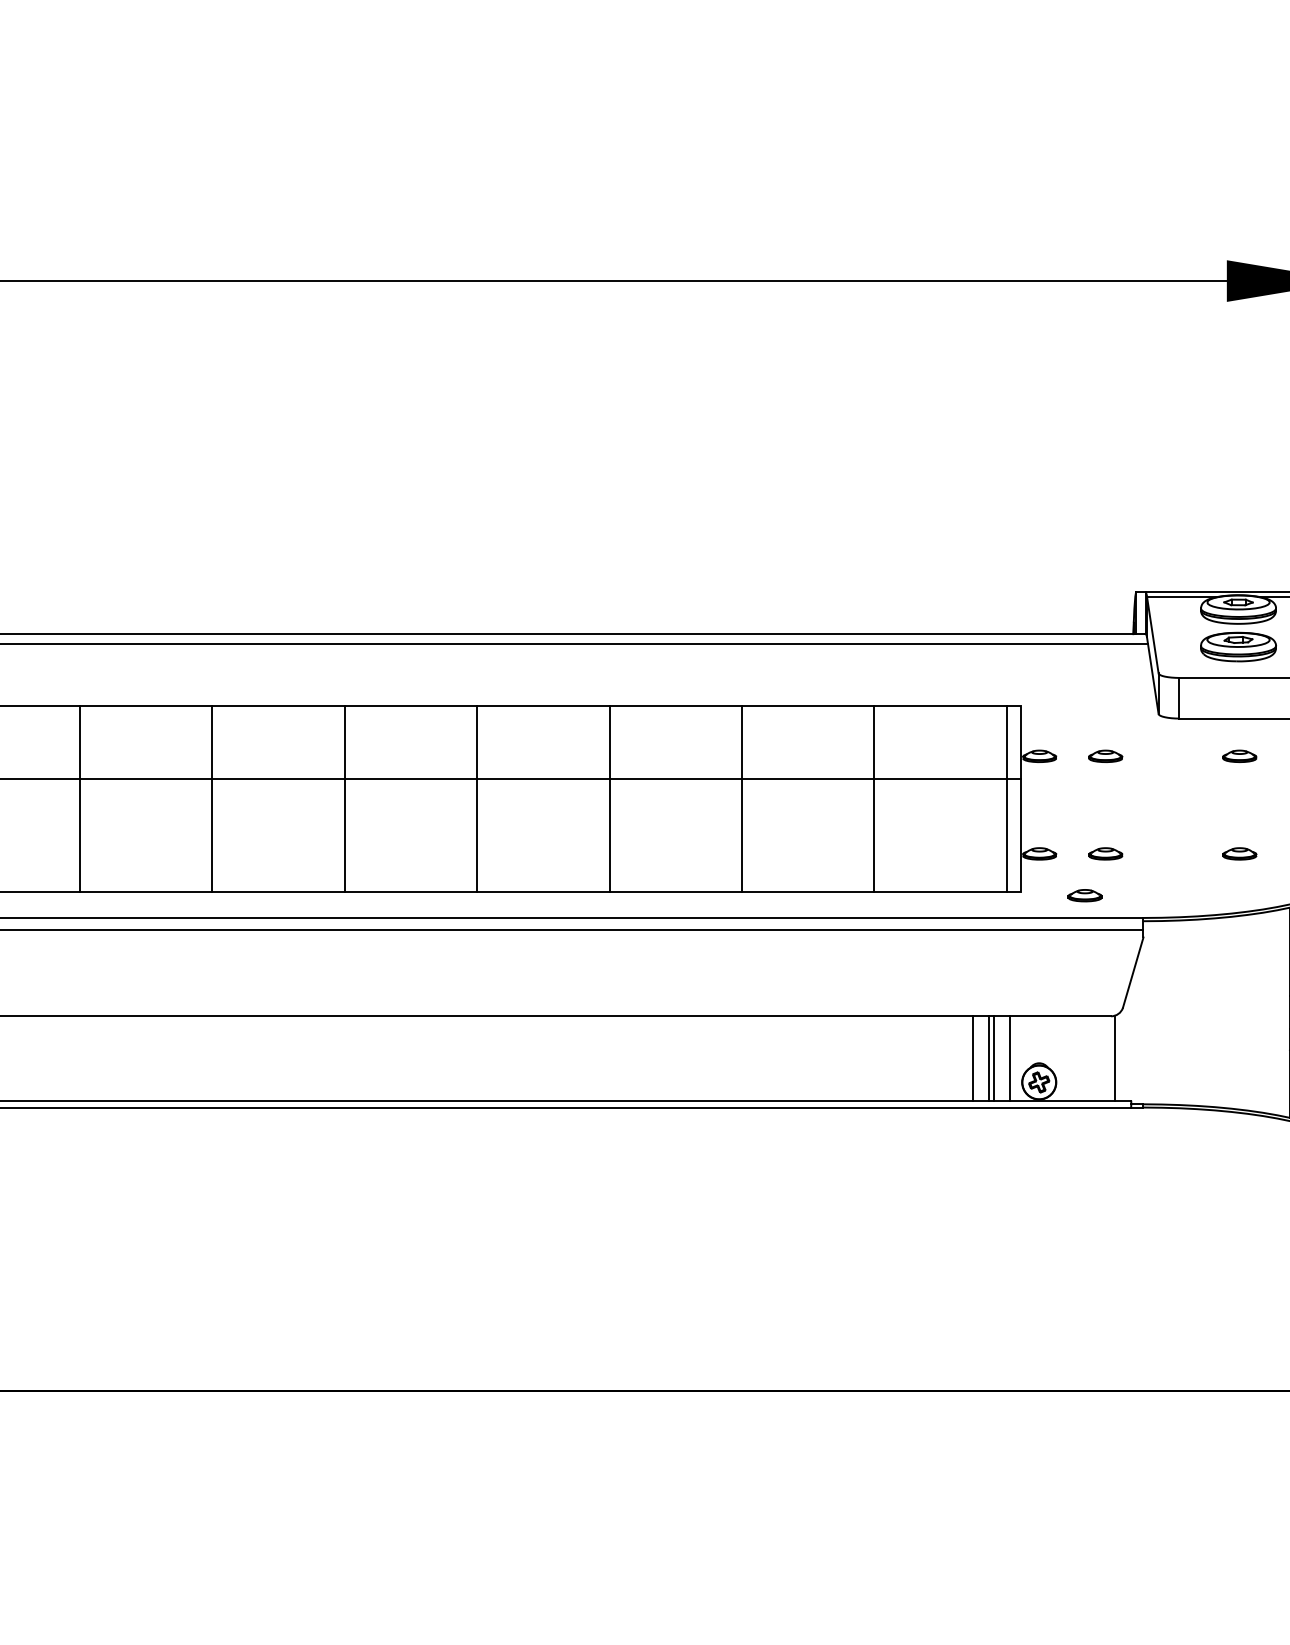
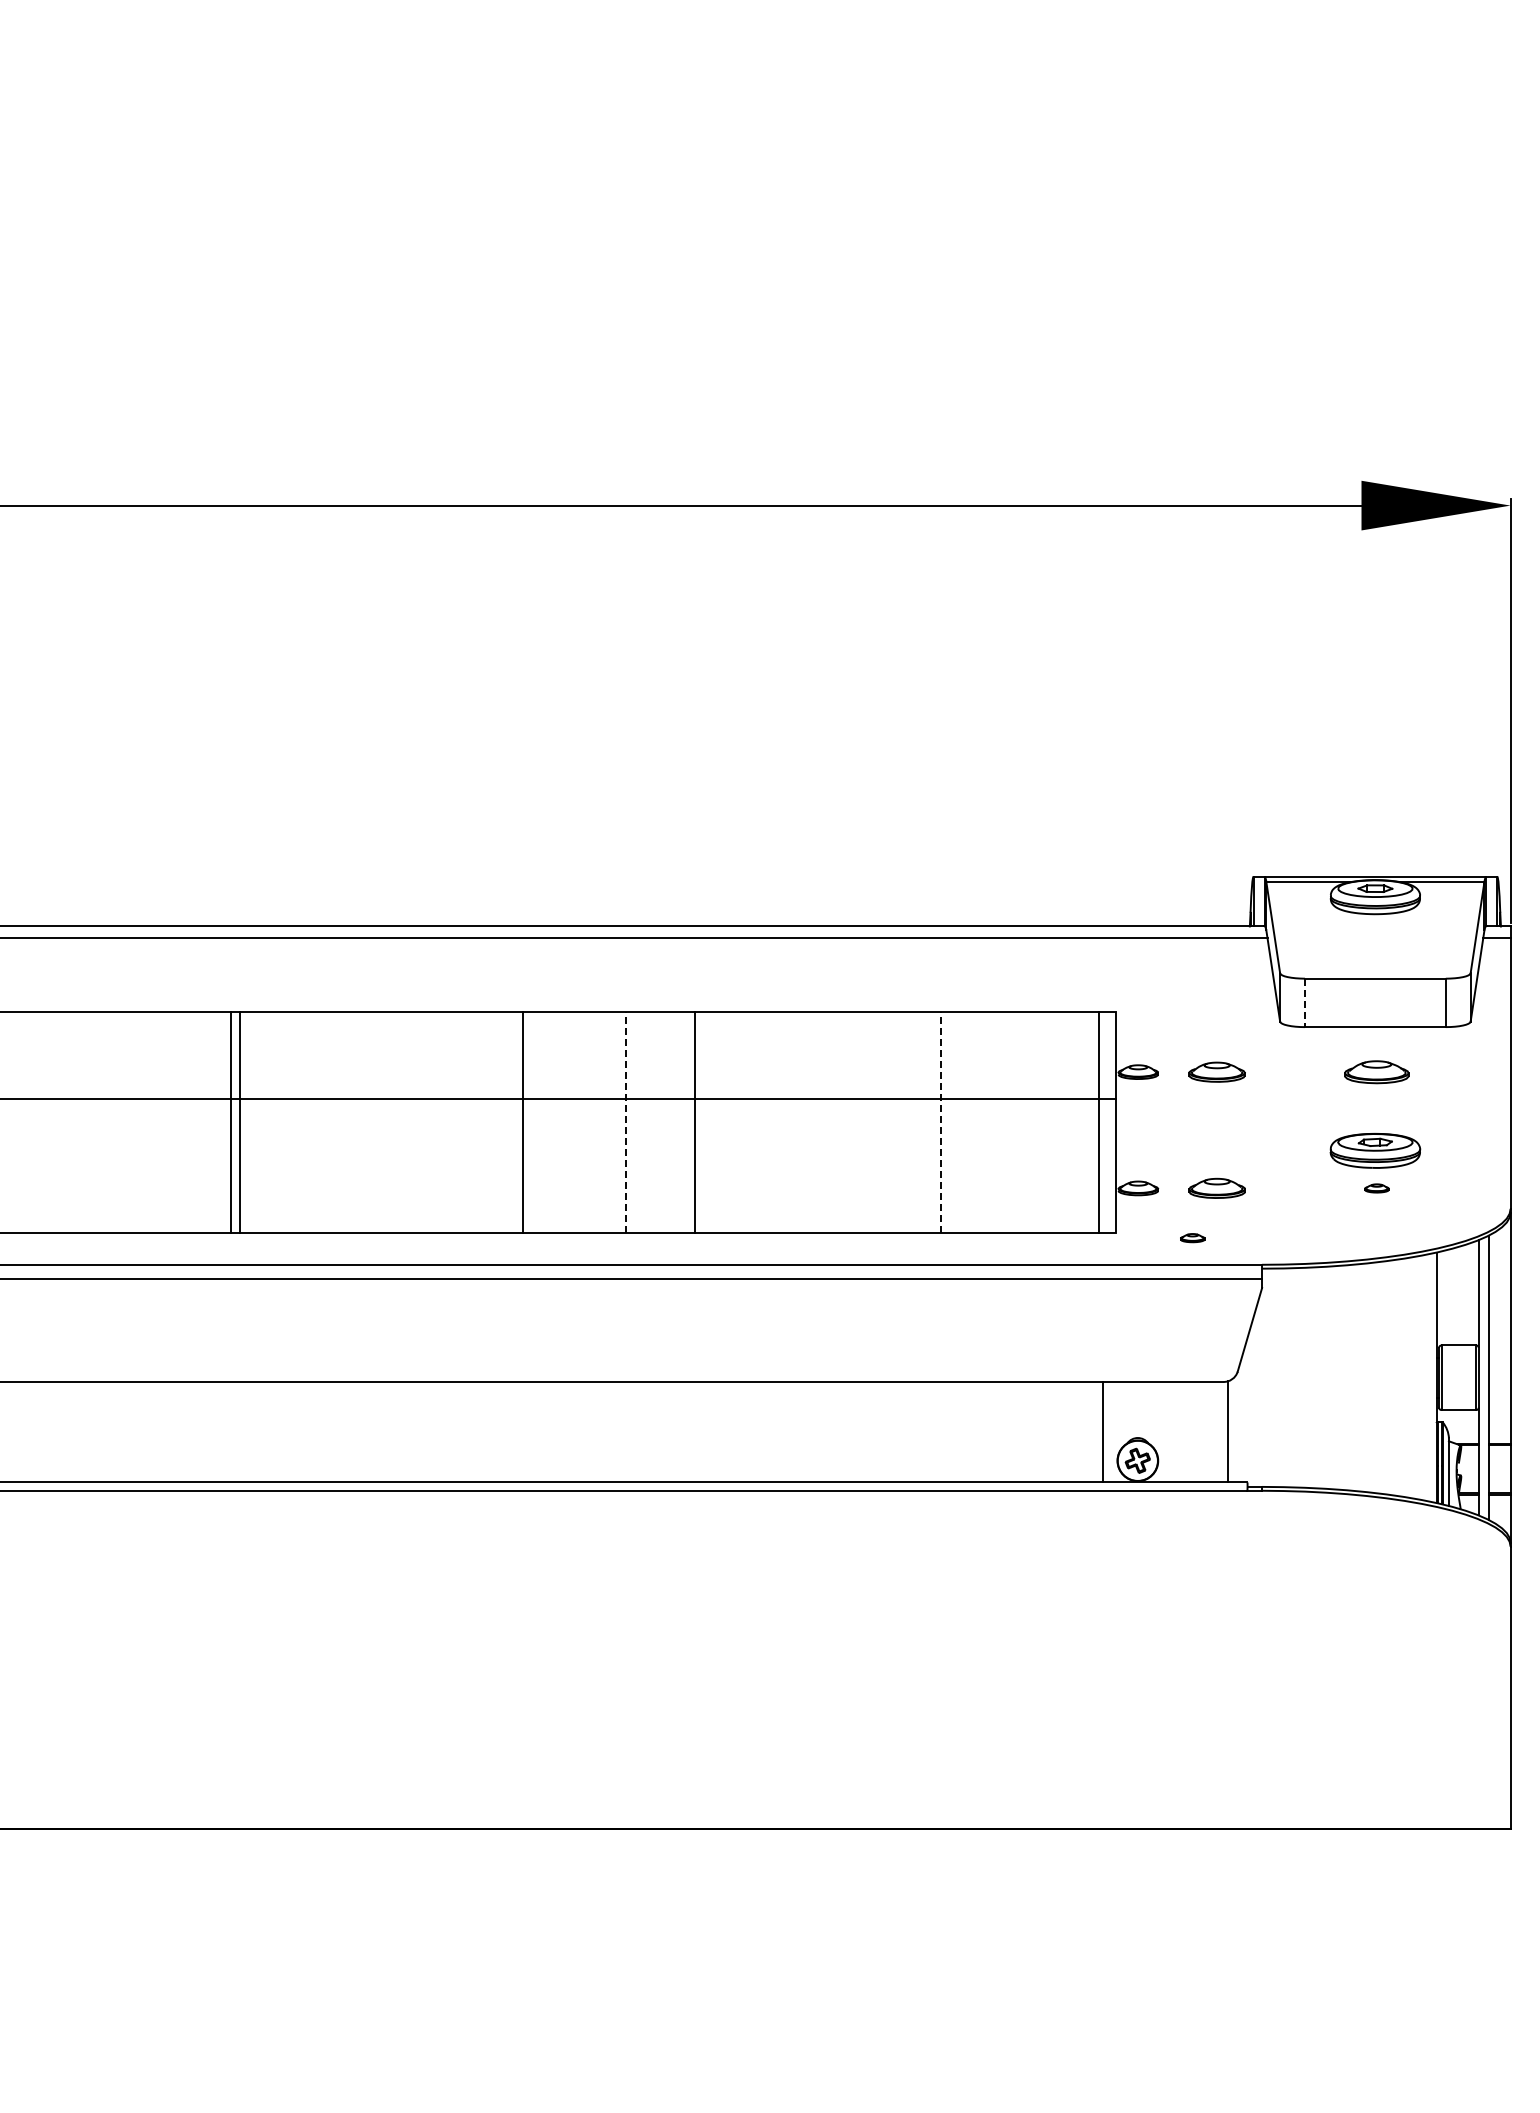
part: (1238, 646) -> (1375, 1150), moved
line: (1179, 698) -> (1304, 1003), solid -> dashed
part: (1105, 755) -> (1216, 1071), size x1.4
part: (1239, 755) -> (1376, 1071), size x1.6
line: (212, 798) -> (231, 1122), moved
line: (345, 798) -> (240, 1122), moved
line: (476, 798) -> (522, 1122), moved
line: (609, 798) -> (625, 1122), solid -> dashed
line: (741, 798) -> (694, 1122), moved
line: (874, 798) -> (941, 1122), solid -> dashed
part: (1105, 853) -> (1216, 1188), size x1.4
part: (1239, 853) -> (1376, 1188), size x0.6
part: (1085, 895) -> (1192, 1237), size x0.6
line: (972, 1057) -> (1058, 1431), removed
line: (988, 1057) -> (1077, 1431), removed
line: (993, 1057) -> (1083, 1431), removed

